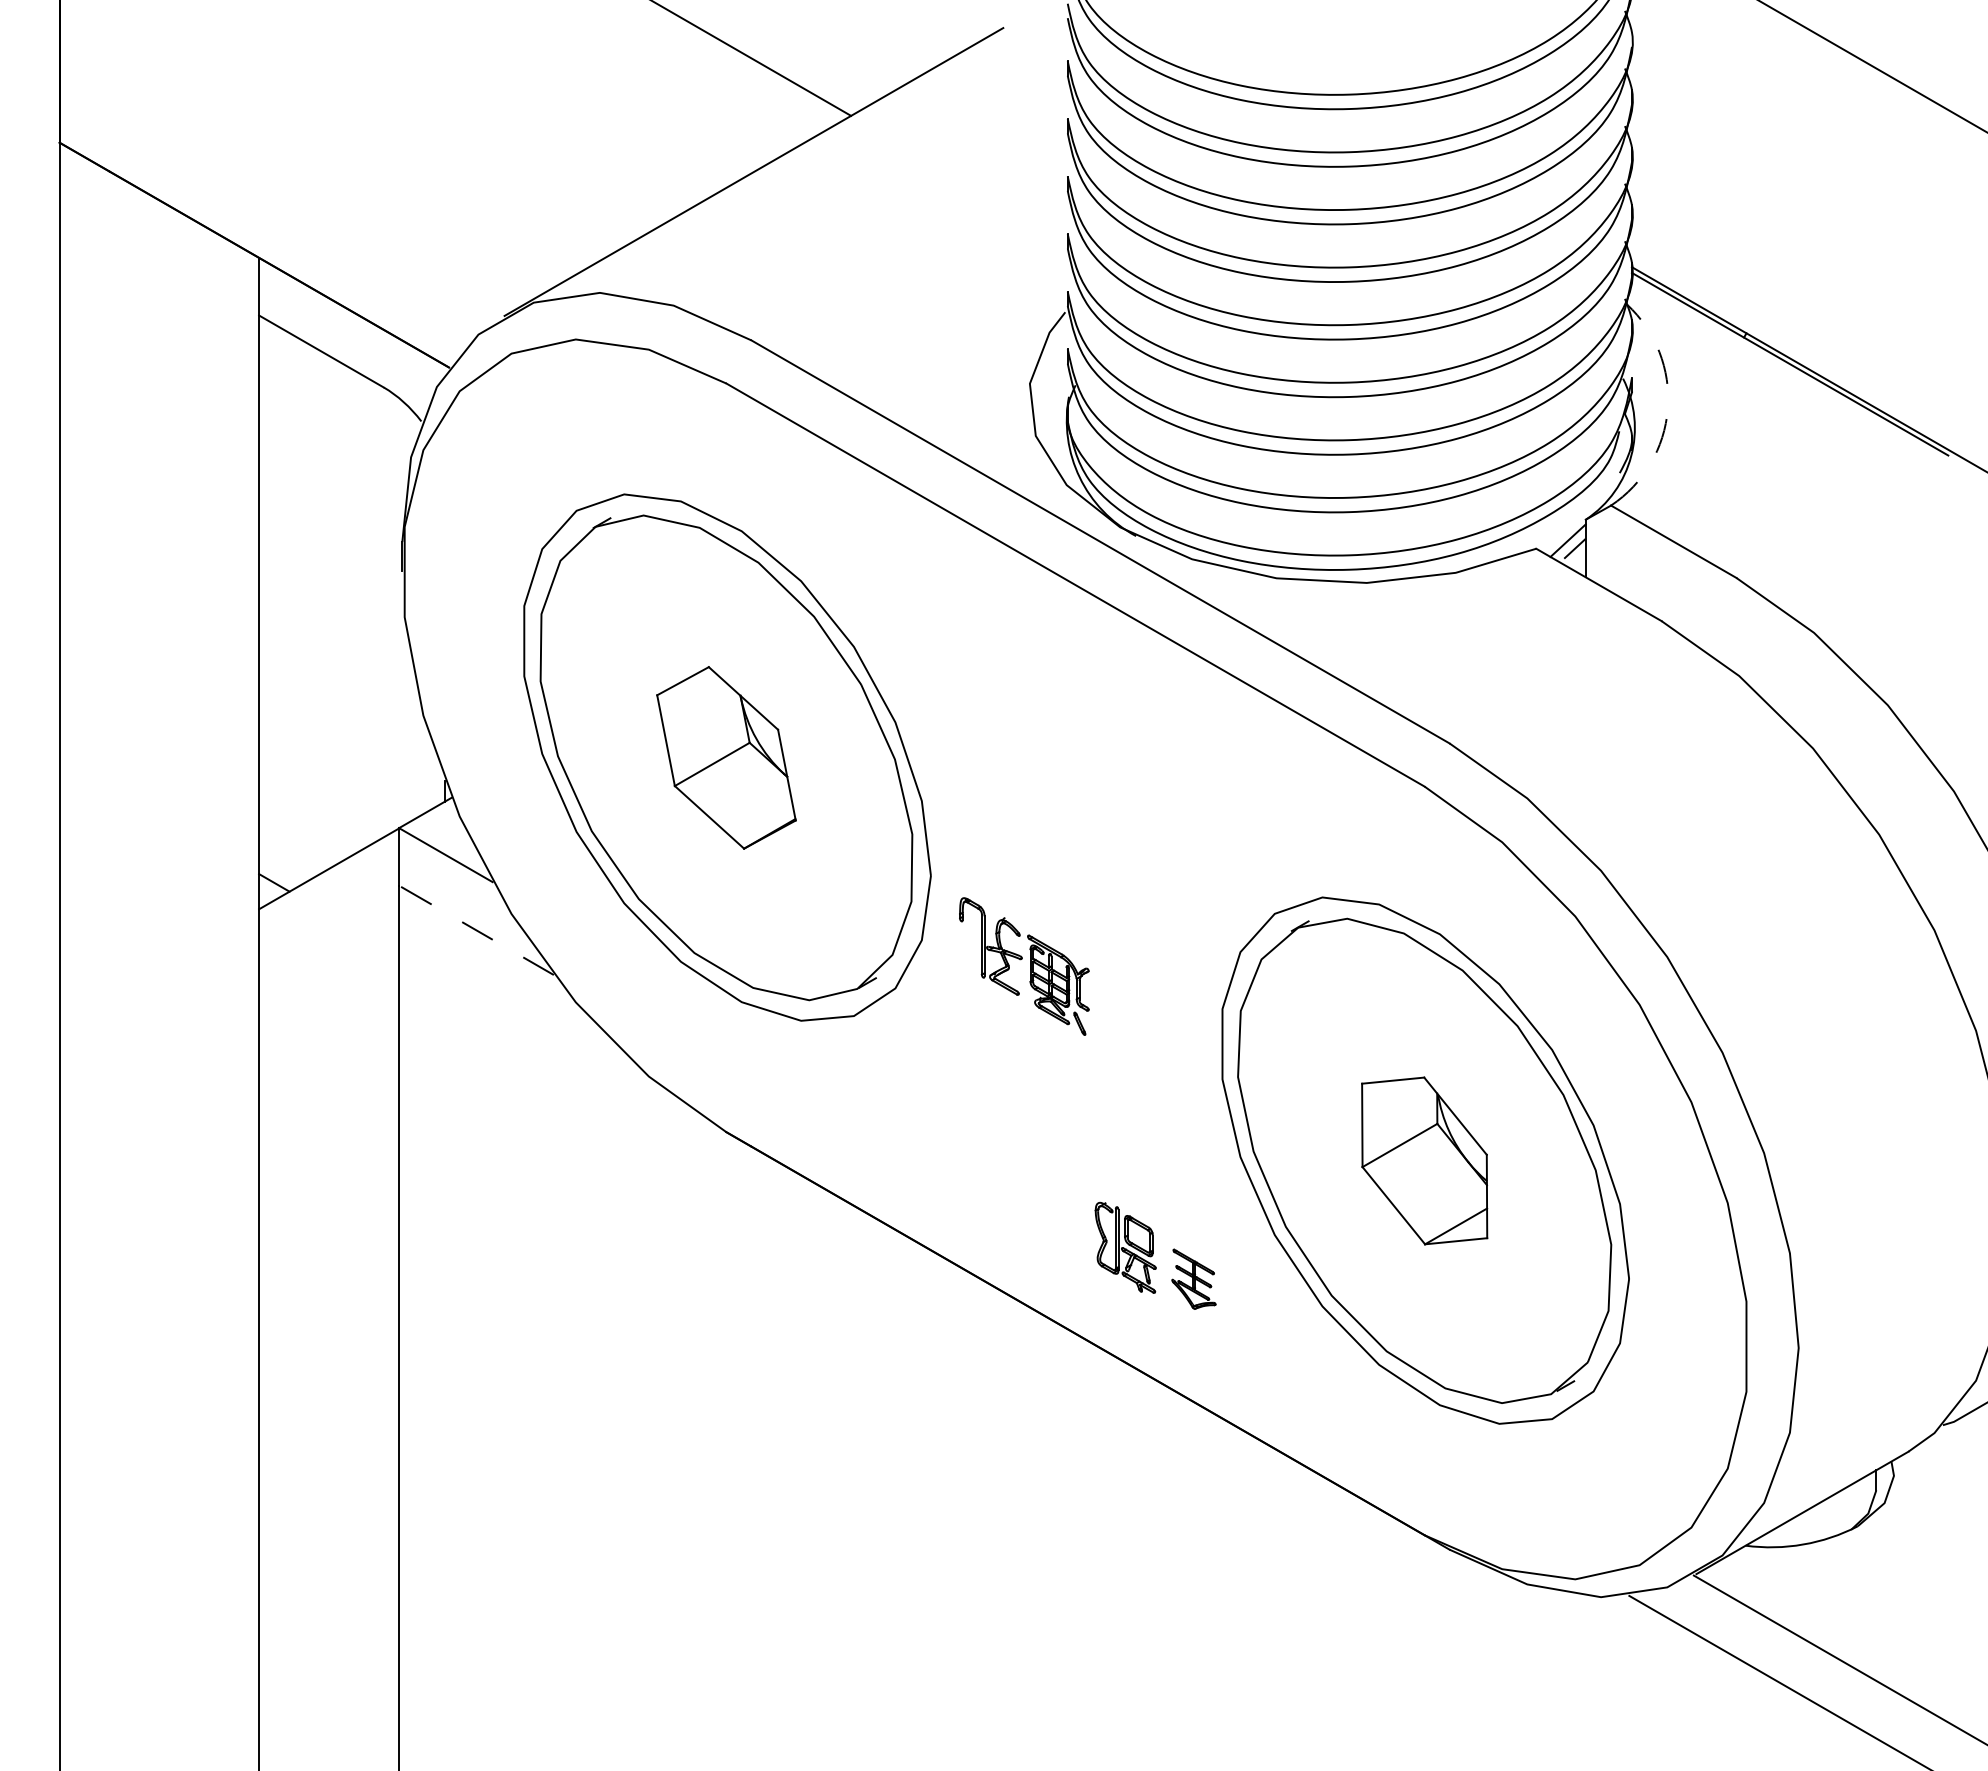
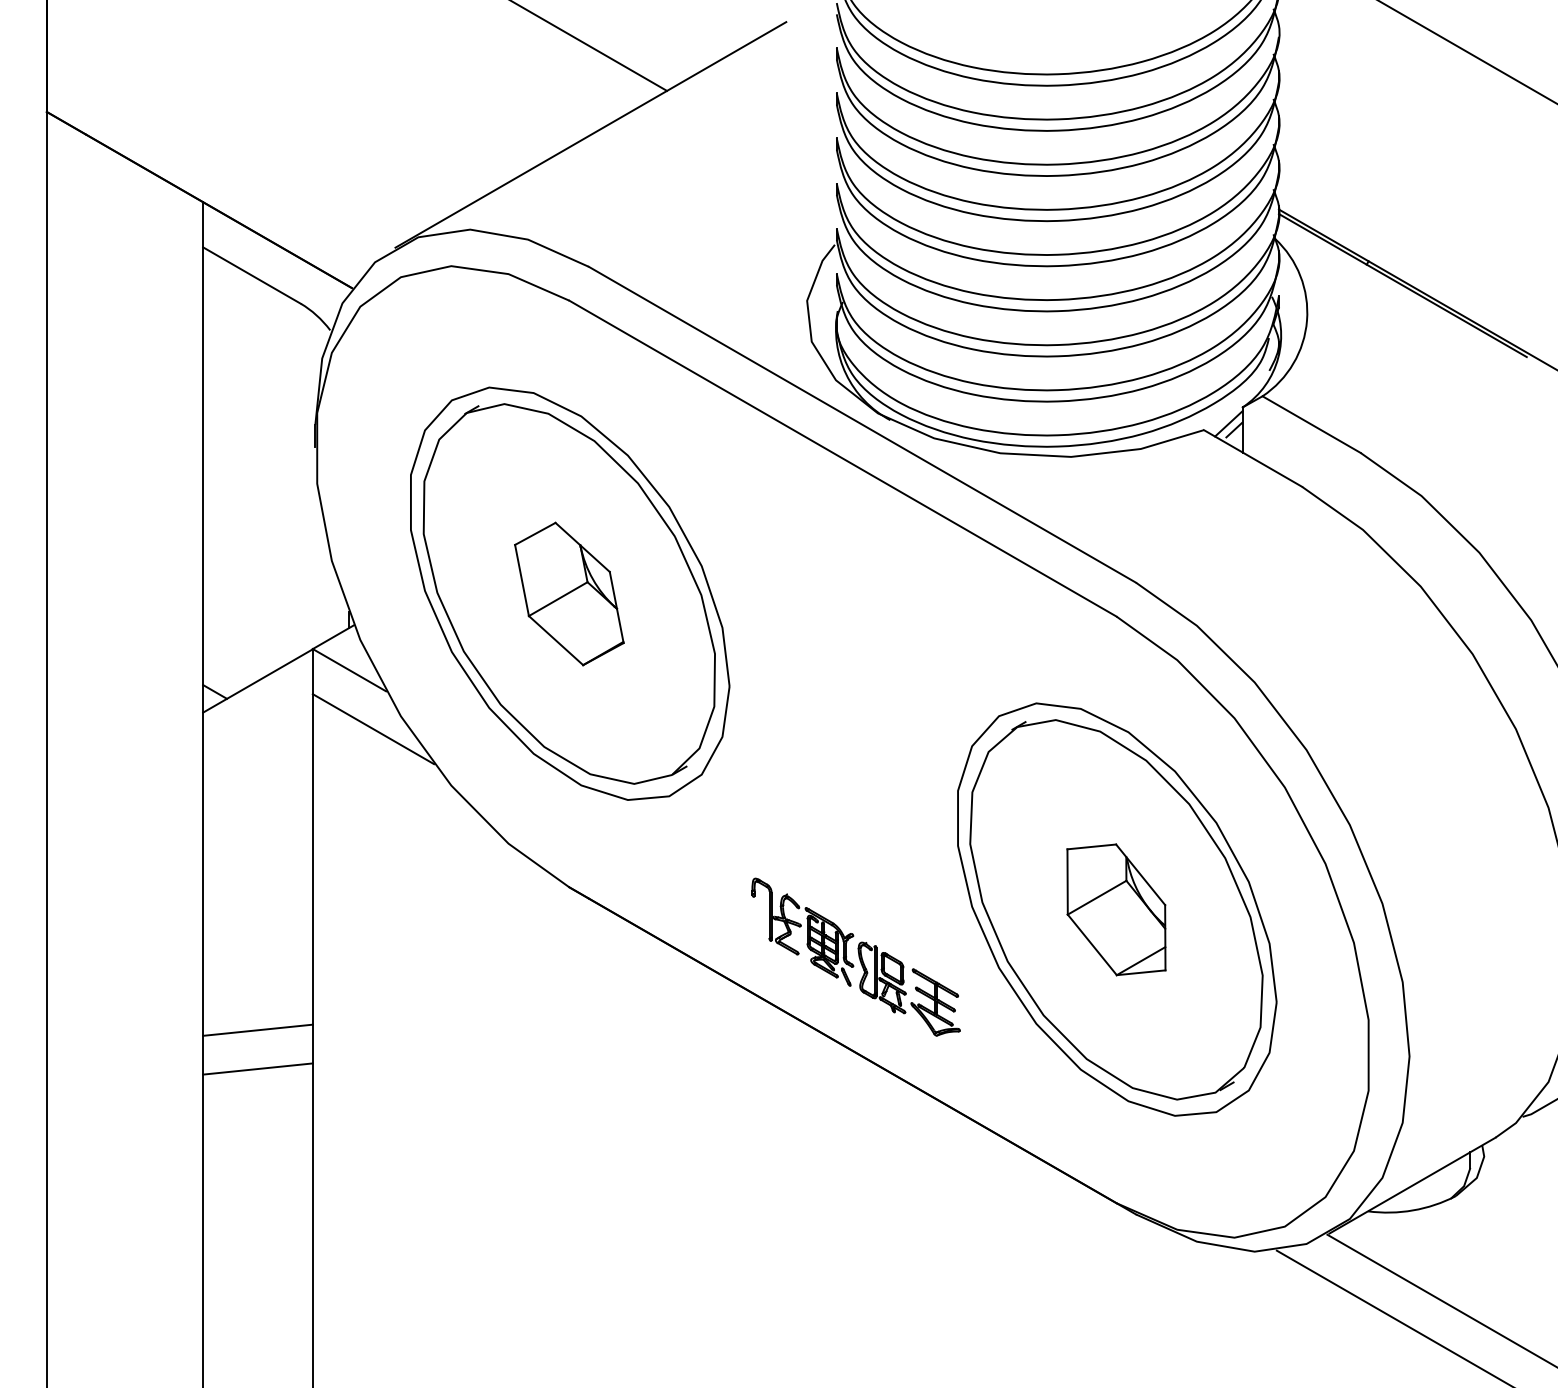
arc: (1667, 408) -> (1306, 320), dashed -> solid
line: (476, 930) -> (373, 729), dashed -> solid
part: (1024, 966) -> (802, 932), moved
part: (1193, 1279) -> (935, 1002), size x1.43
line: (329, 1314) -> (258, 1030), added
line: (329, 1363) -> (258, 1068), added

